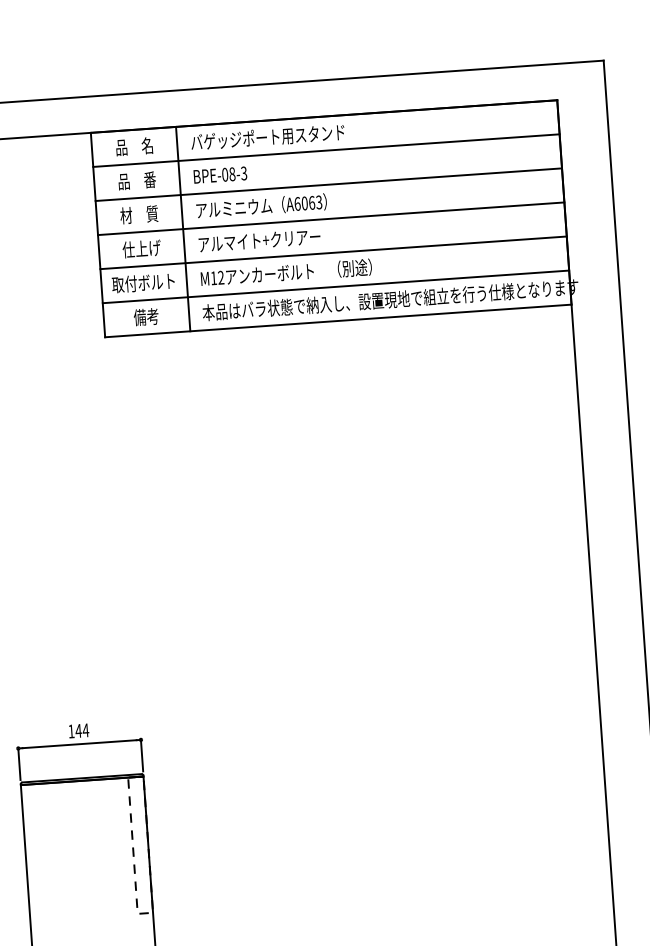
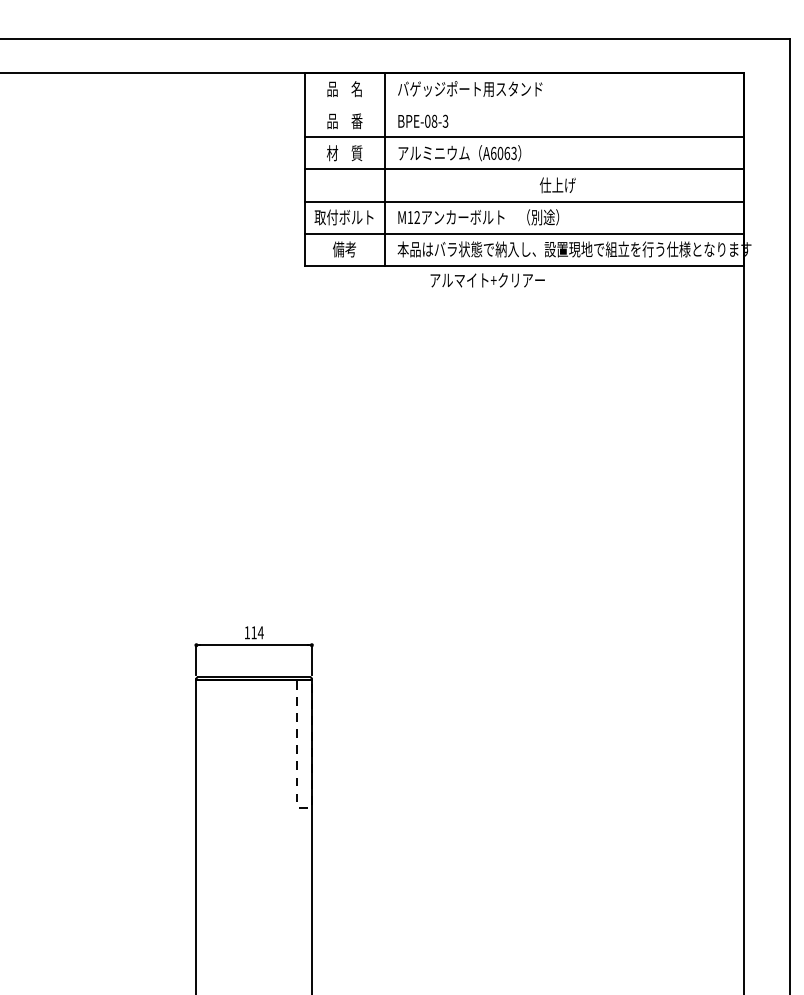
line: (325, 150) -> (523, 105), removed
text: (259, 240) -> (487, 280), moved
text: (141, 249) -> (557, 185), moved
text: (79, 730) -> (254, 632), 144 -> 114

